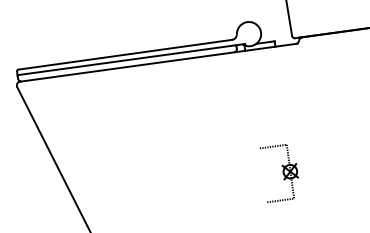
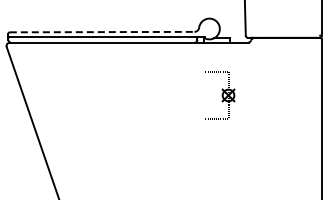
line: (125, 55) -> (102, 32), solid -> dashed
part: (281, 173) -> (220, 95), moved

